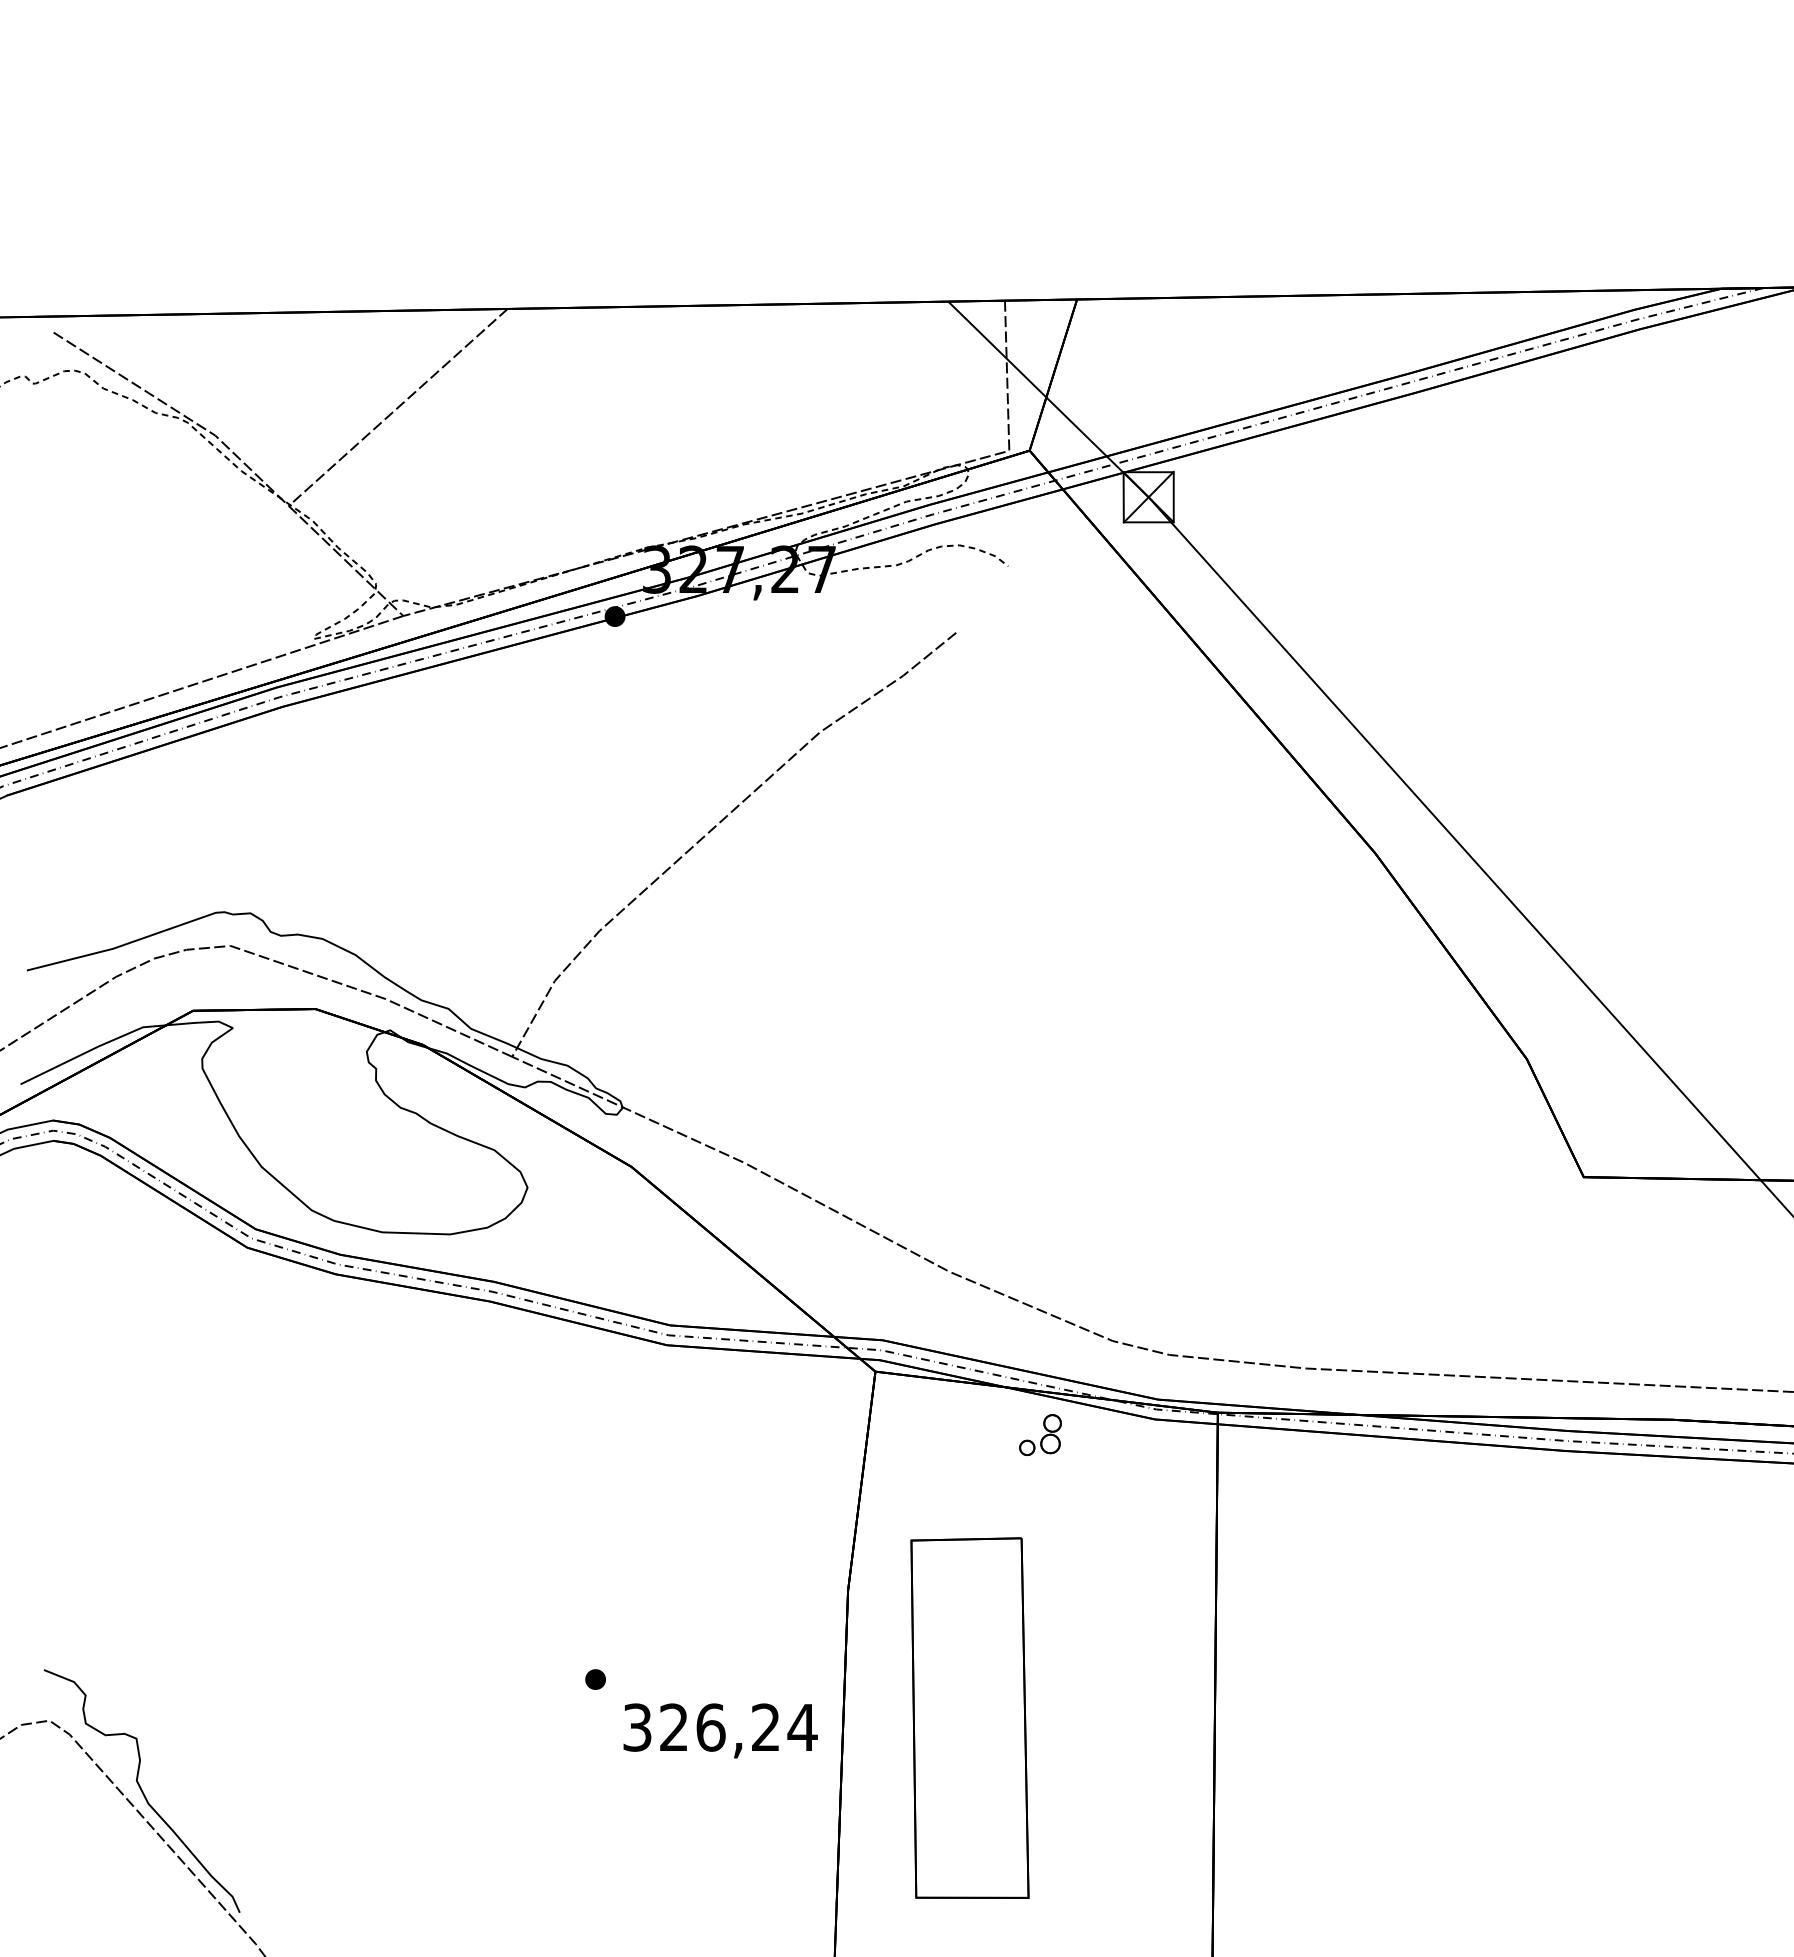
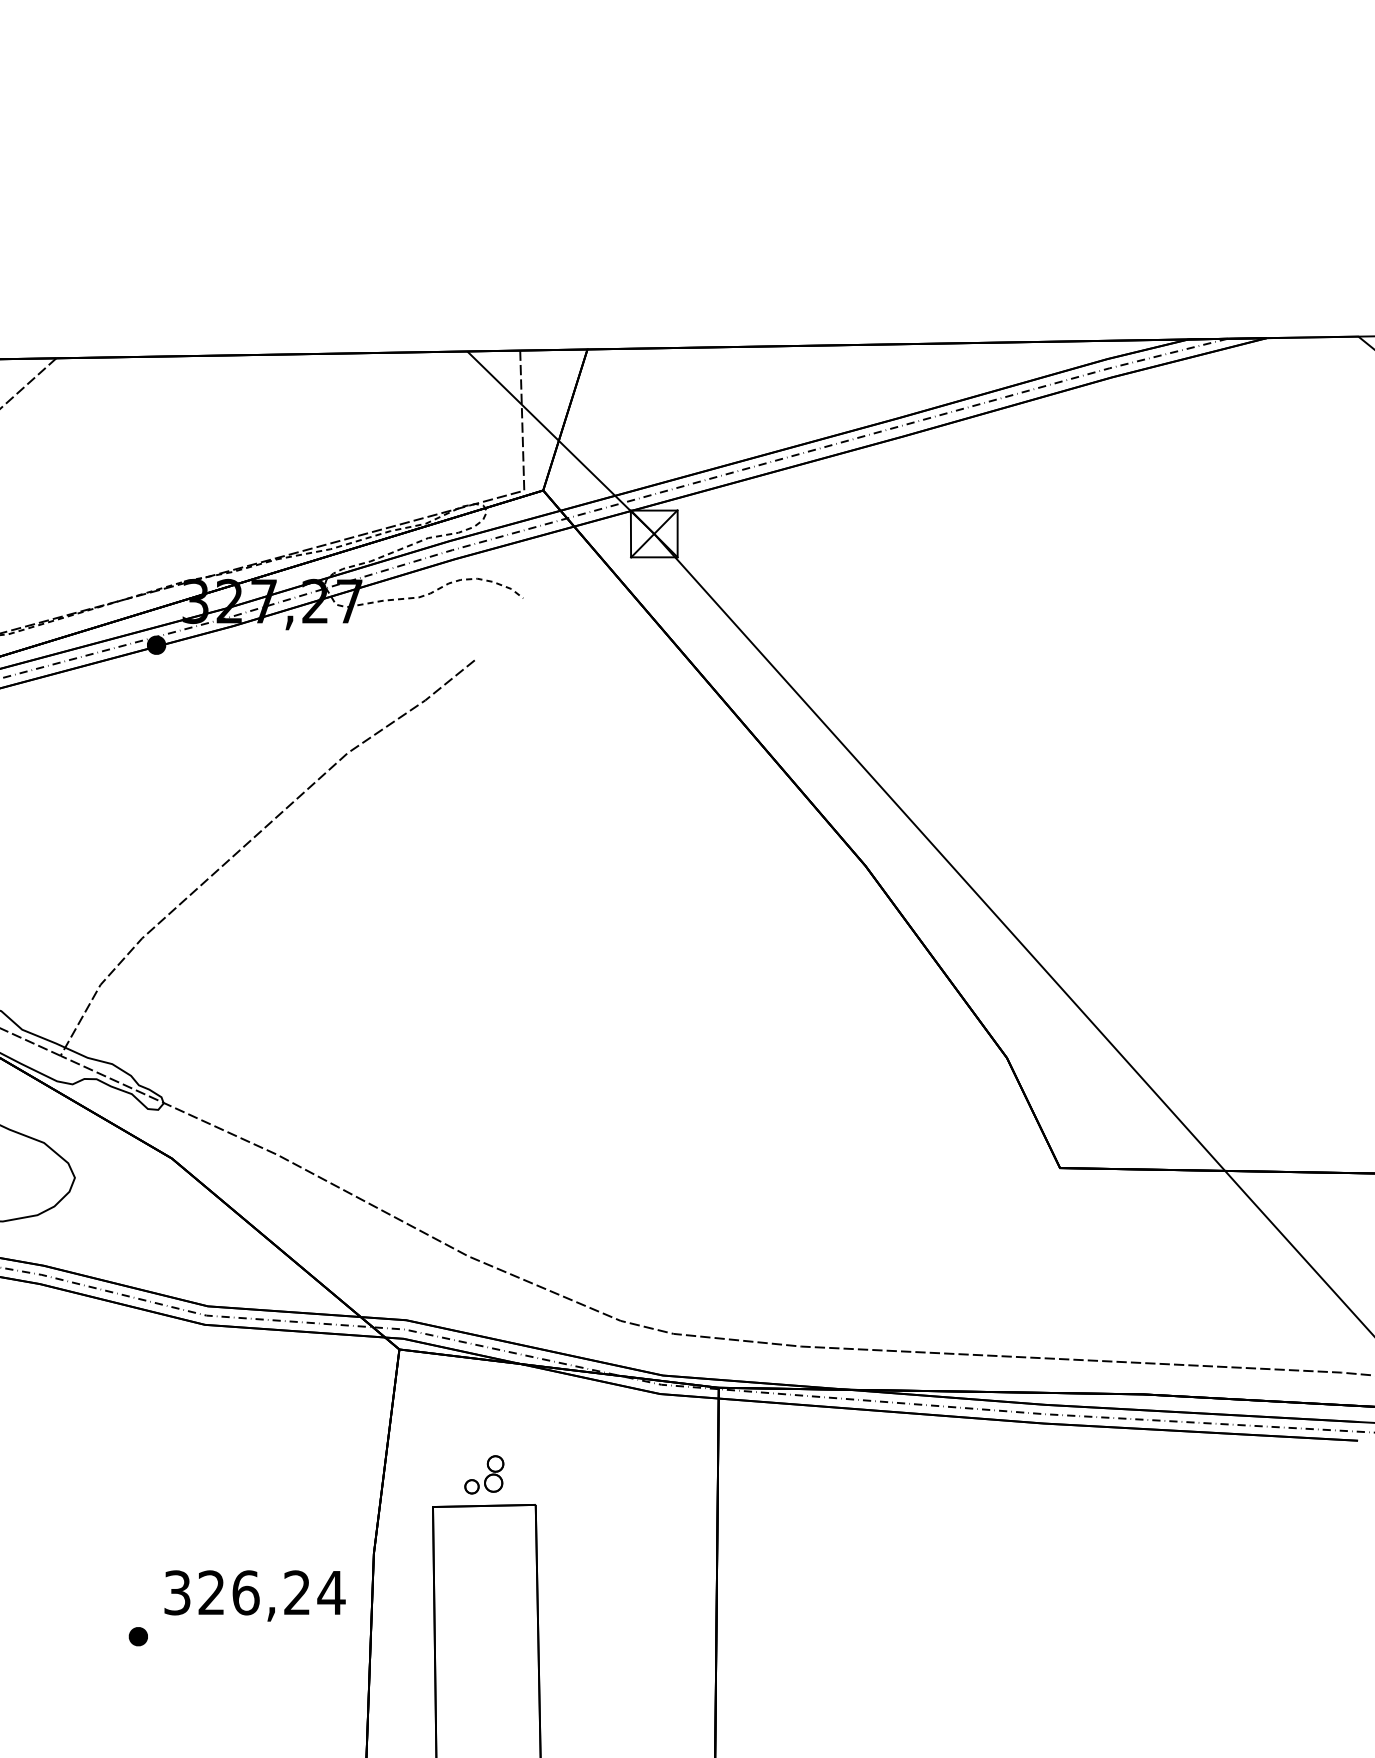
part: (1040, 1434) -> (484, 1474), moved
text: (720, 1730) -> (254, 1595), moved

